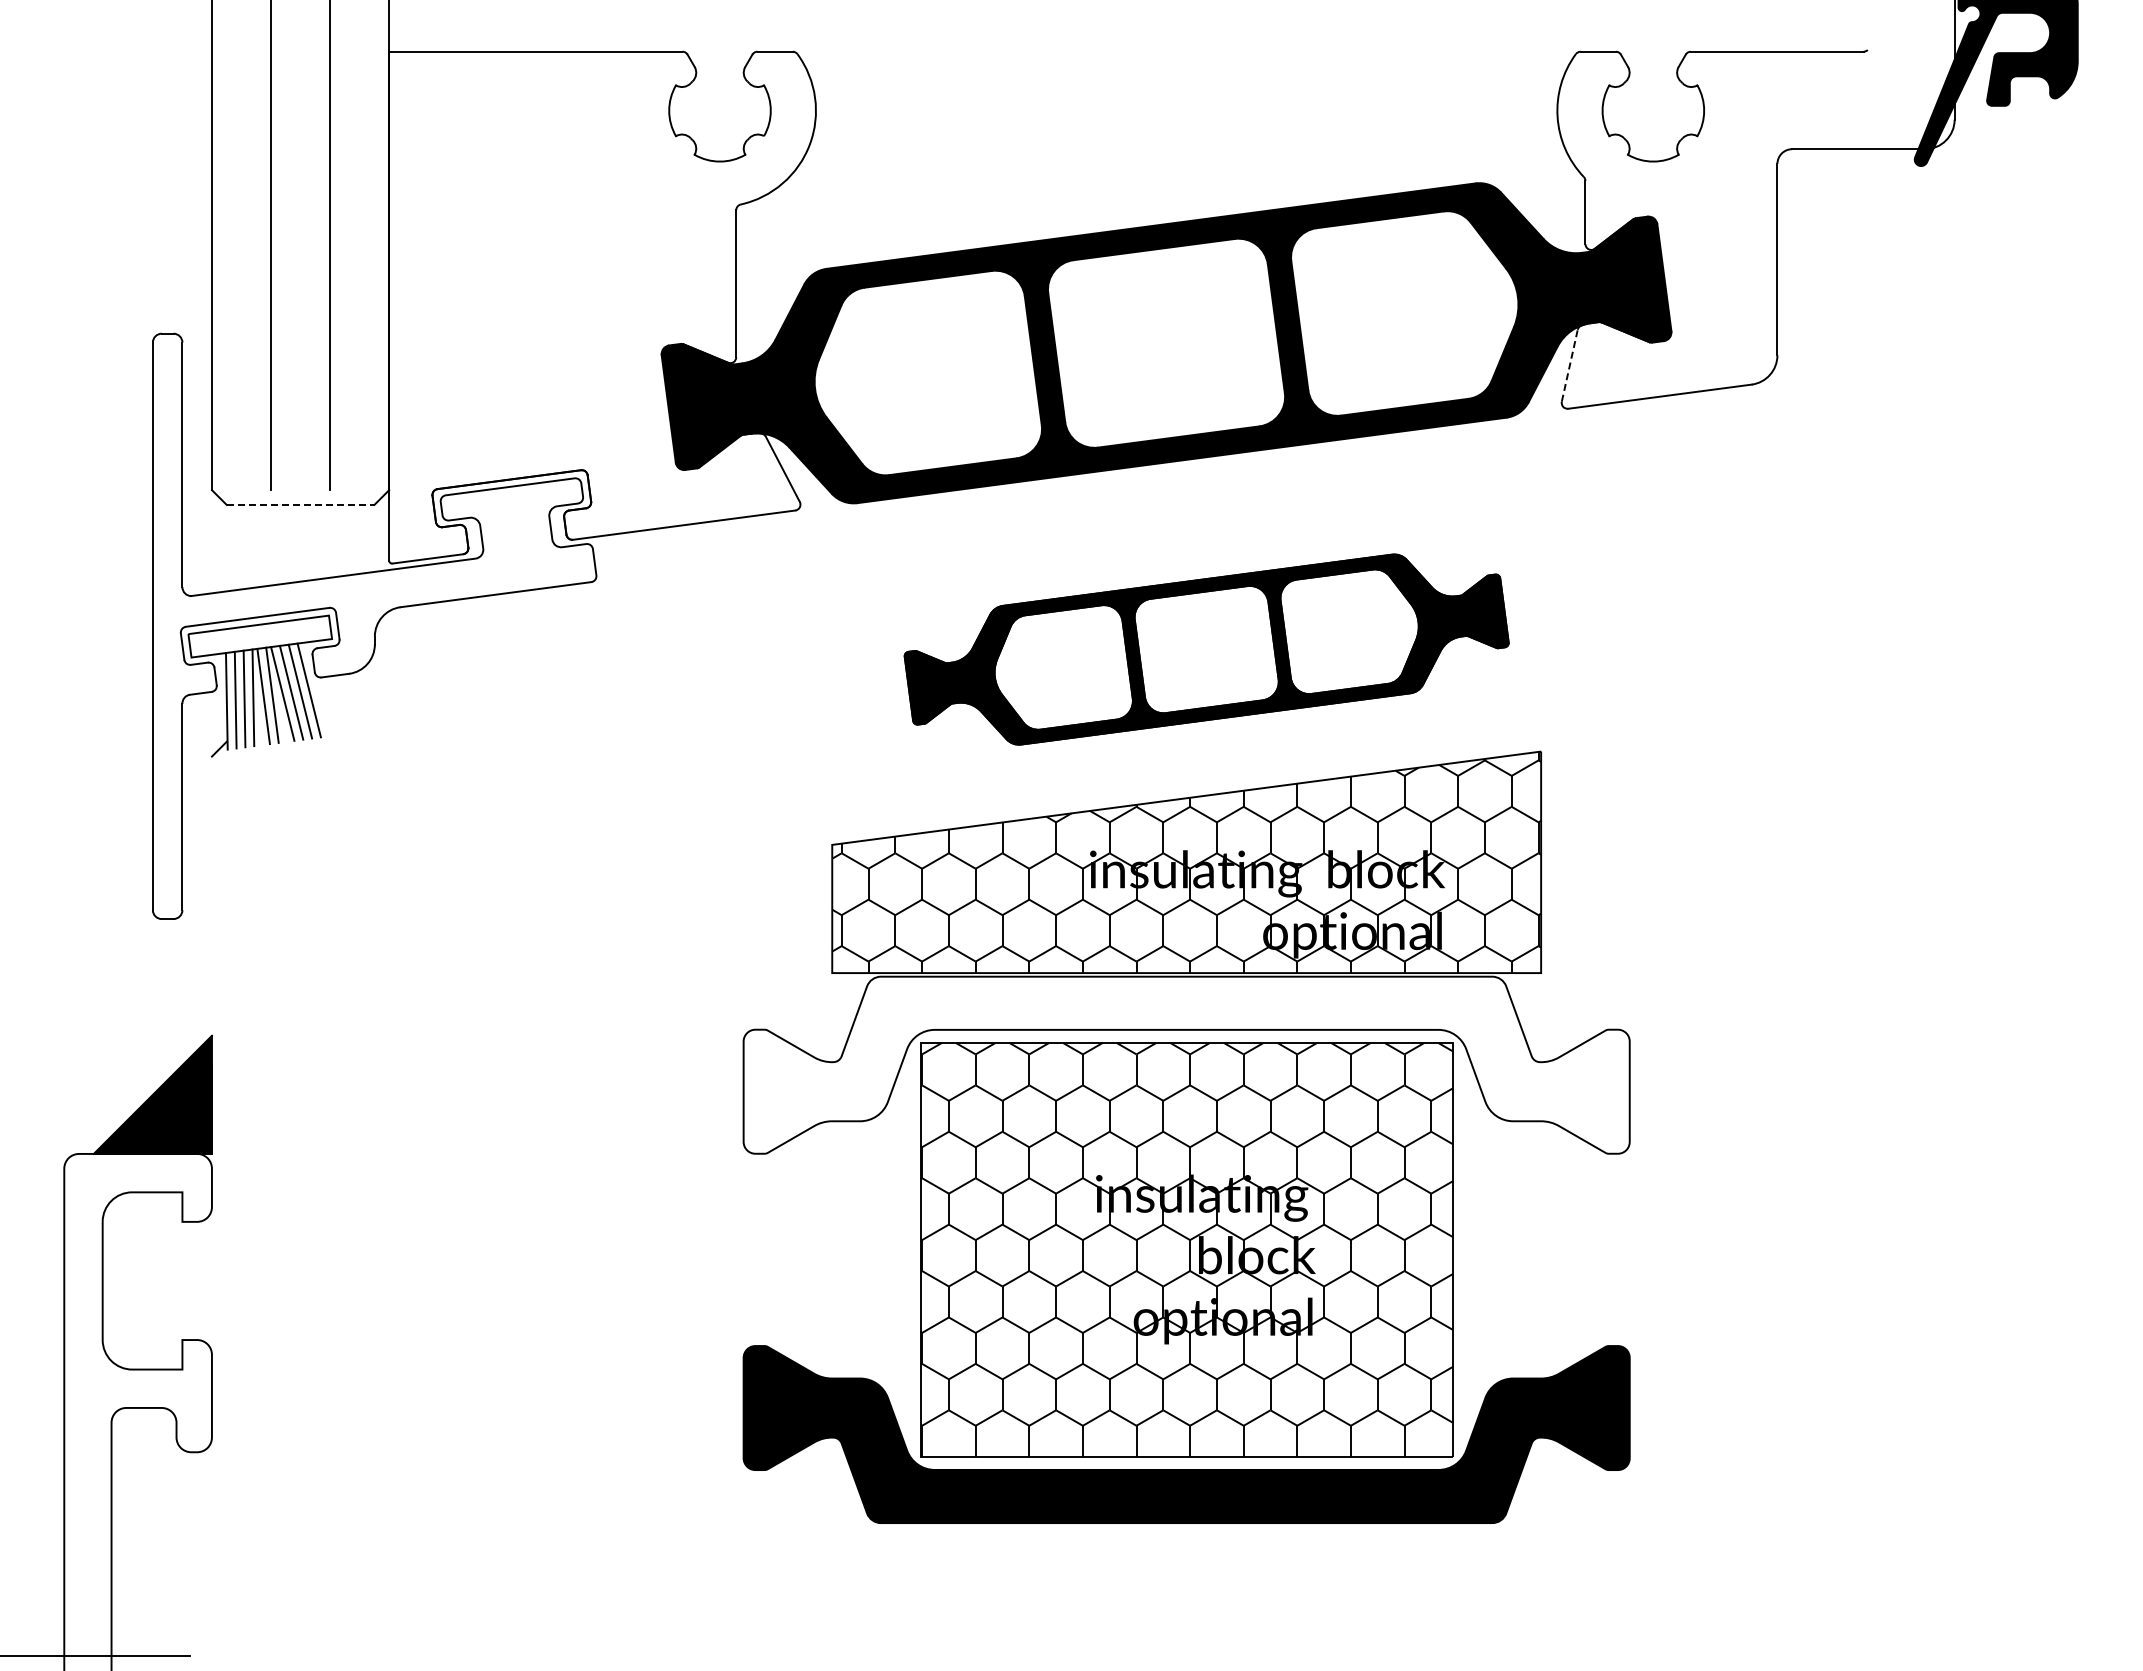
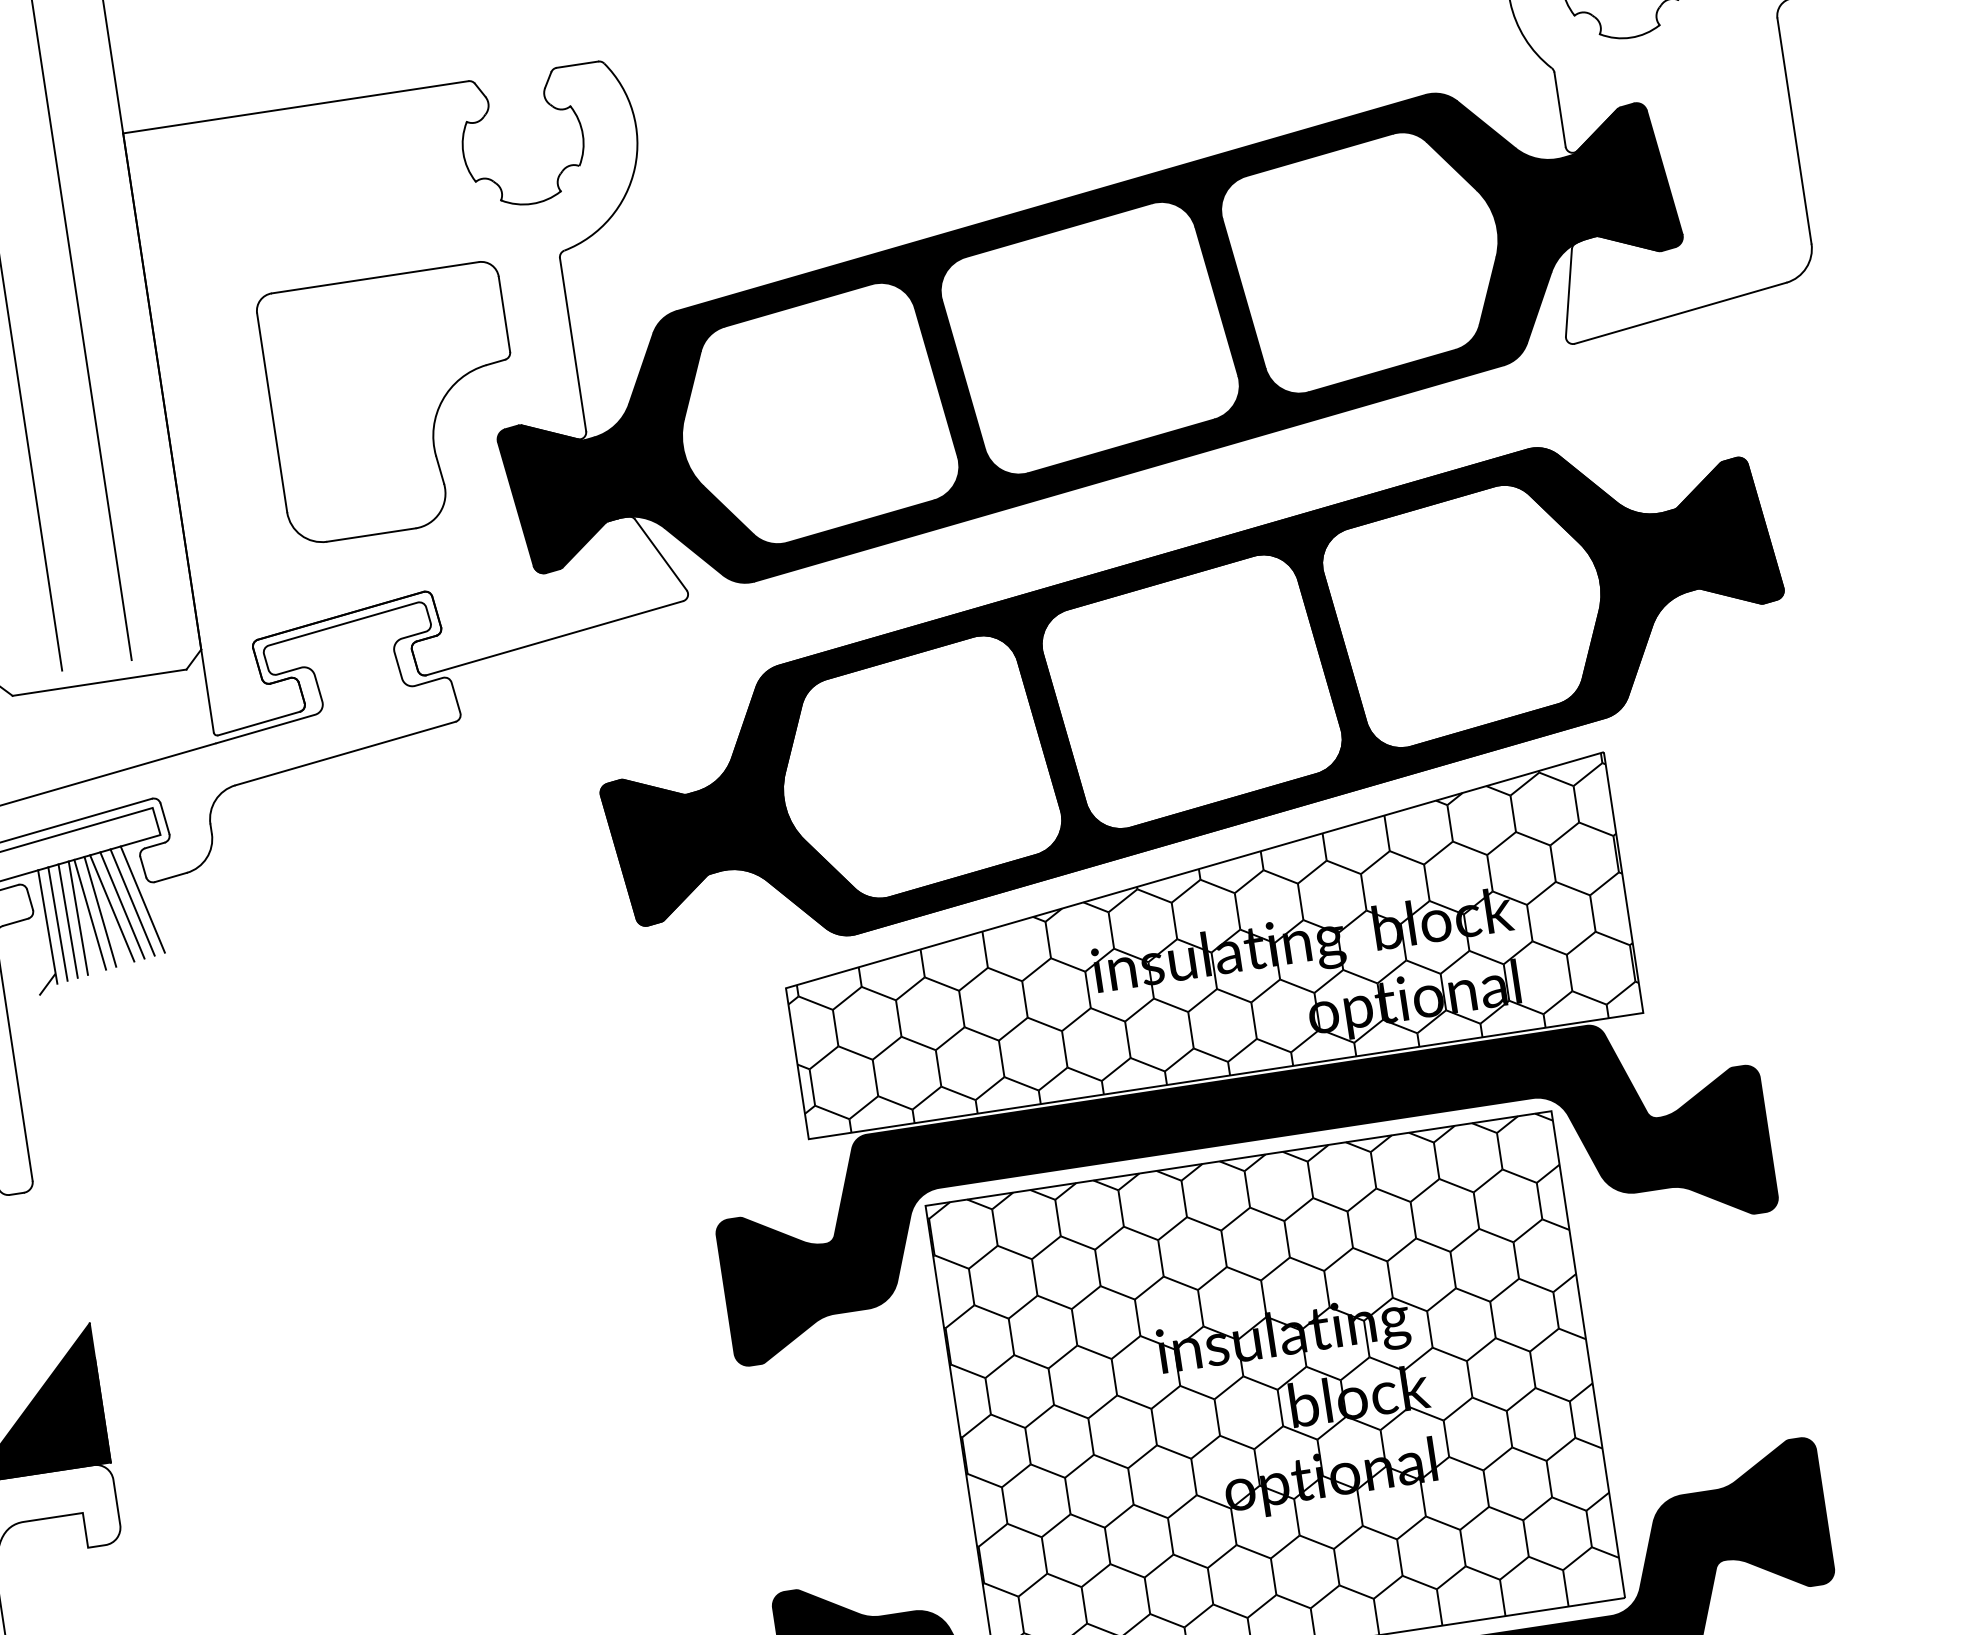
part: (579, 309) -> (393, 402), added
line: (1569, 365) -> (1568, 292), dashed -> solid
line: (300, 504) -> (99, 682), dashed -> solid
part: (1206, 649) -> (1191, 691), size x1.67
fill: (1186, 1064) -> (1242, 1183), added

